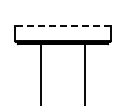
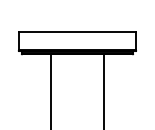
line: (62, 25) -> (76, 31), dashed -> solid

